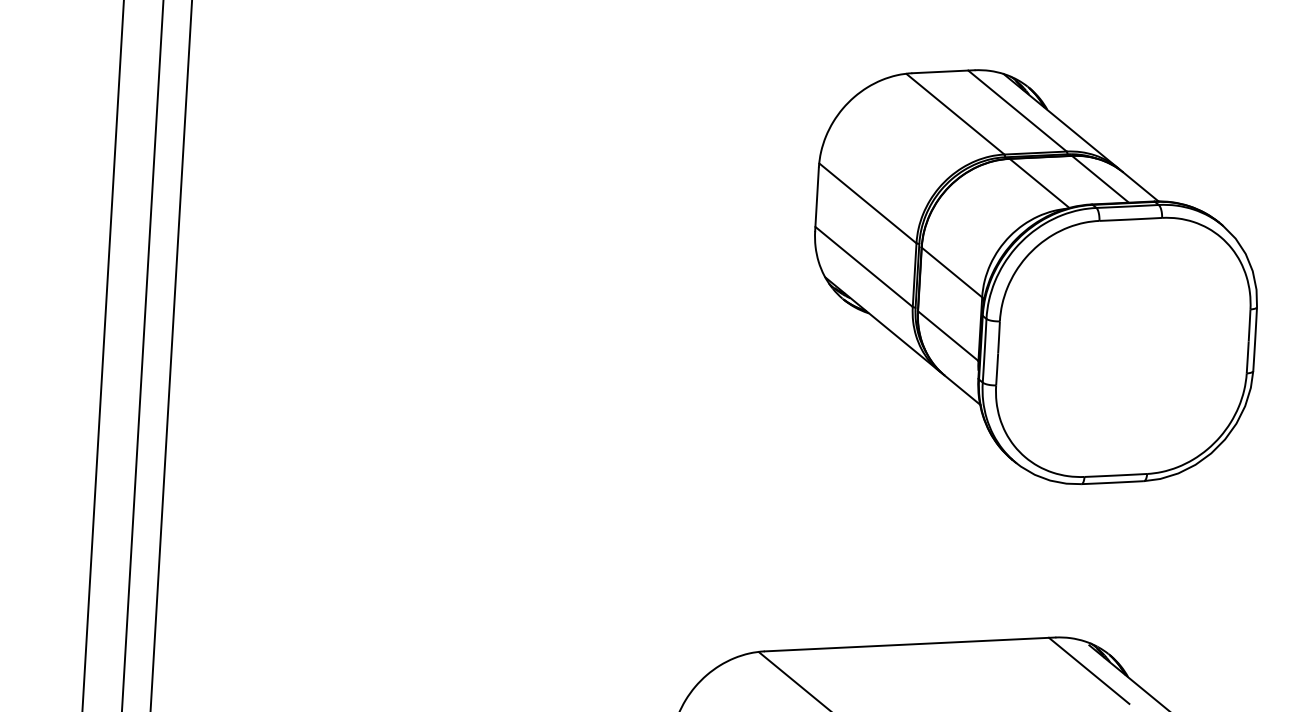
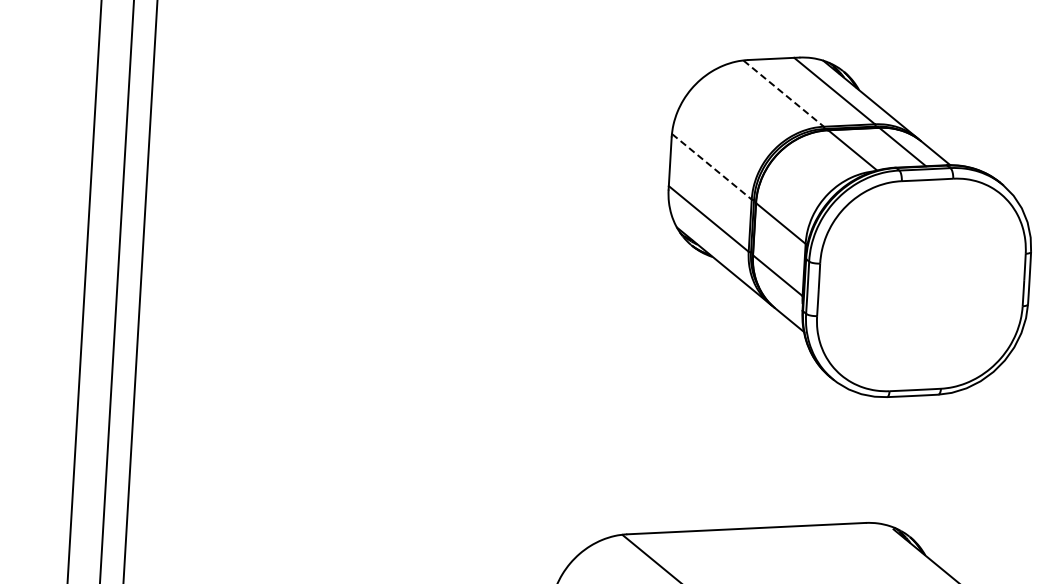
line: (956, 115) -> (784, 94), solid -> dashed
line: (867, 203) -> (711, 166), solid -> dashed
line: (1089, 671) -> (893, 550), removed

